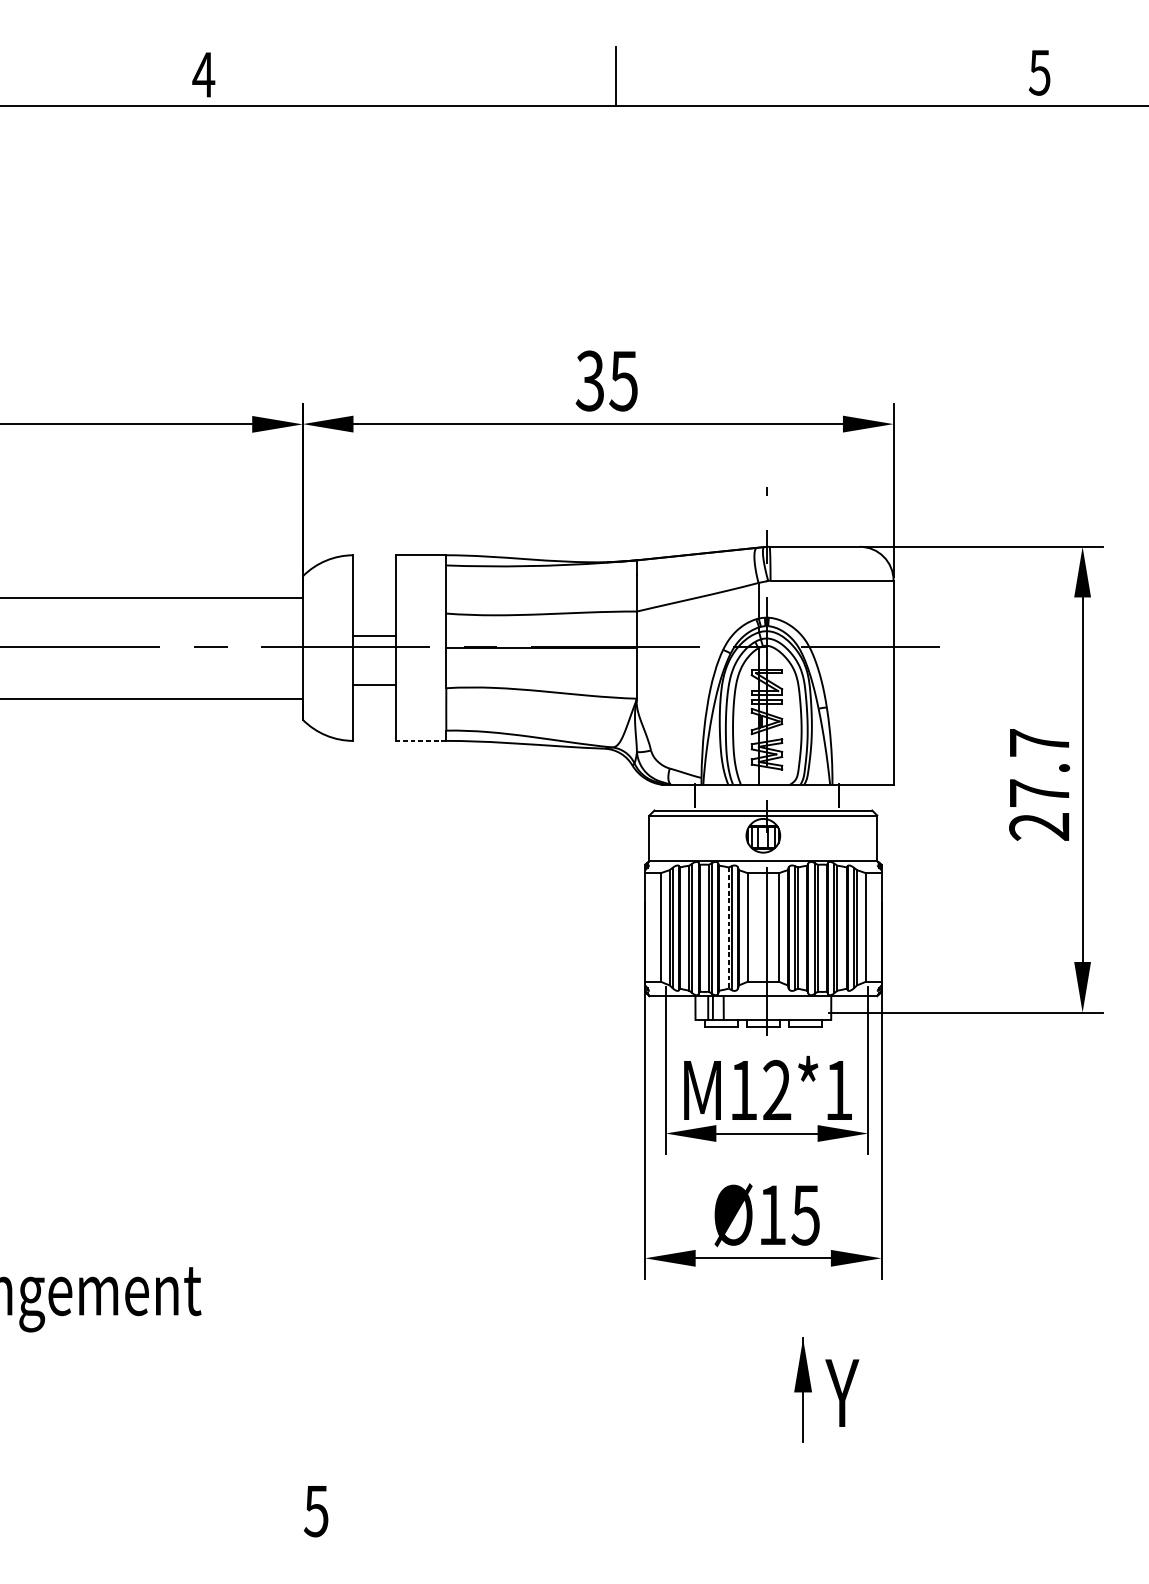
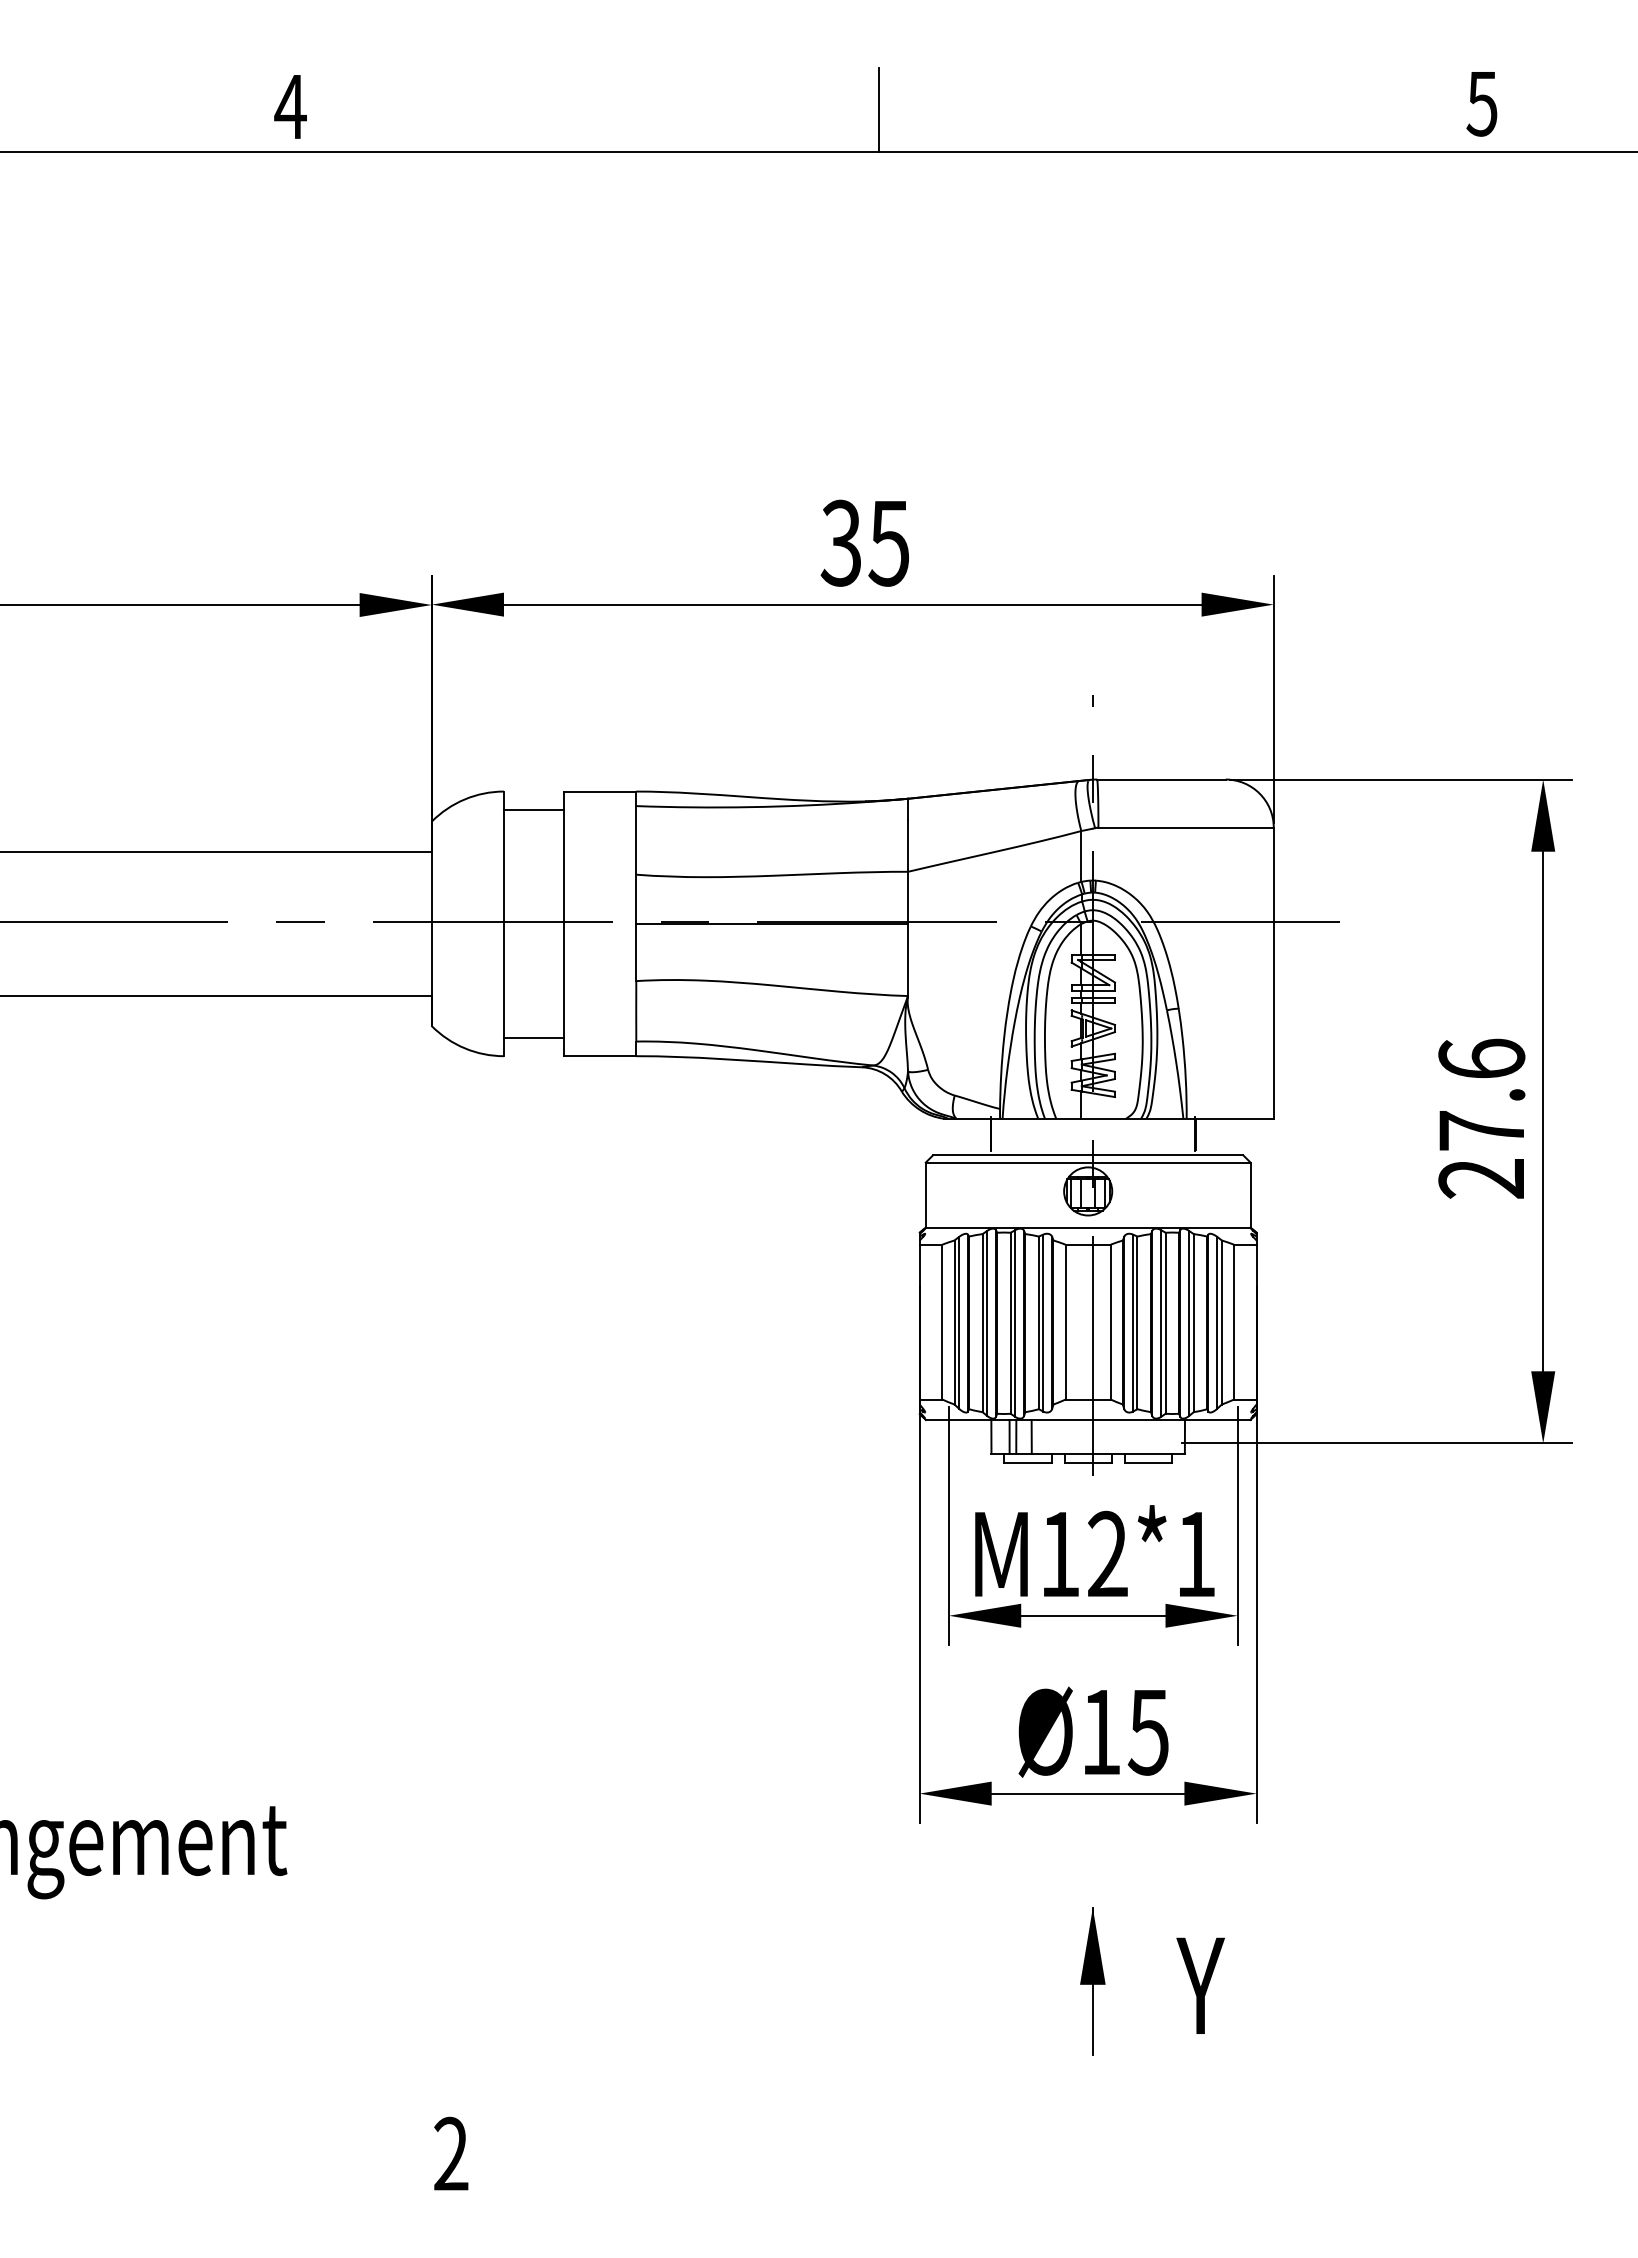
line: (374, 635) -> (533, 809), moved
line: (374, 685) -> (533, 1038), moved
line: (420, 741) -> (599, 1056), dashed -> solid
text: (1039, 742) -> (1481, 1058), 27.7 -> 27.6
line: (728, 928) -> (1038, 1323), dashed -> solid
part: (802, 1390) -> (1092, 1981), moved
text: (315, 1510) -> (450, 2153), 5 -> 2

